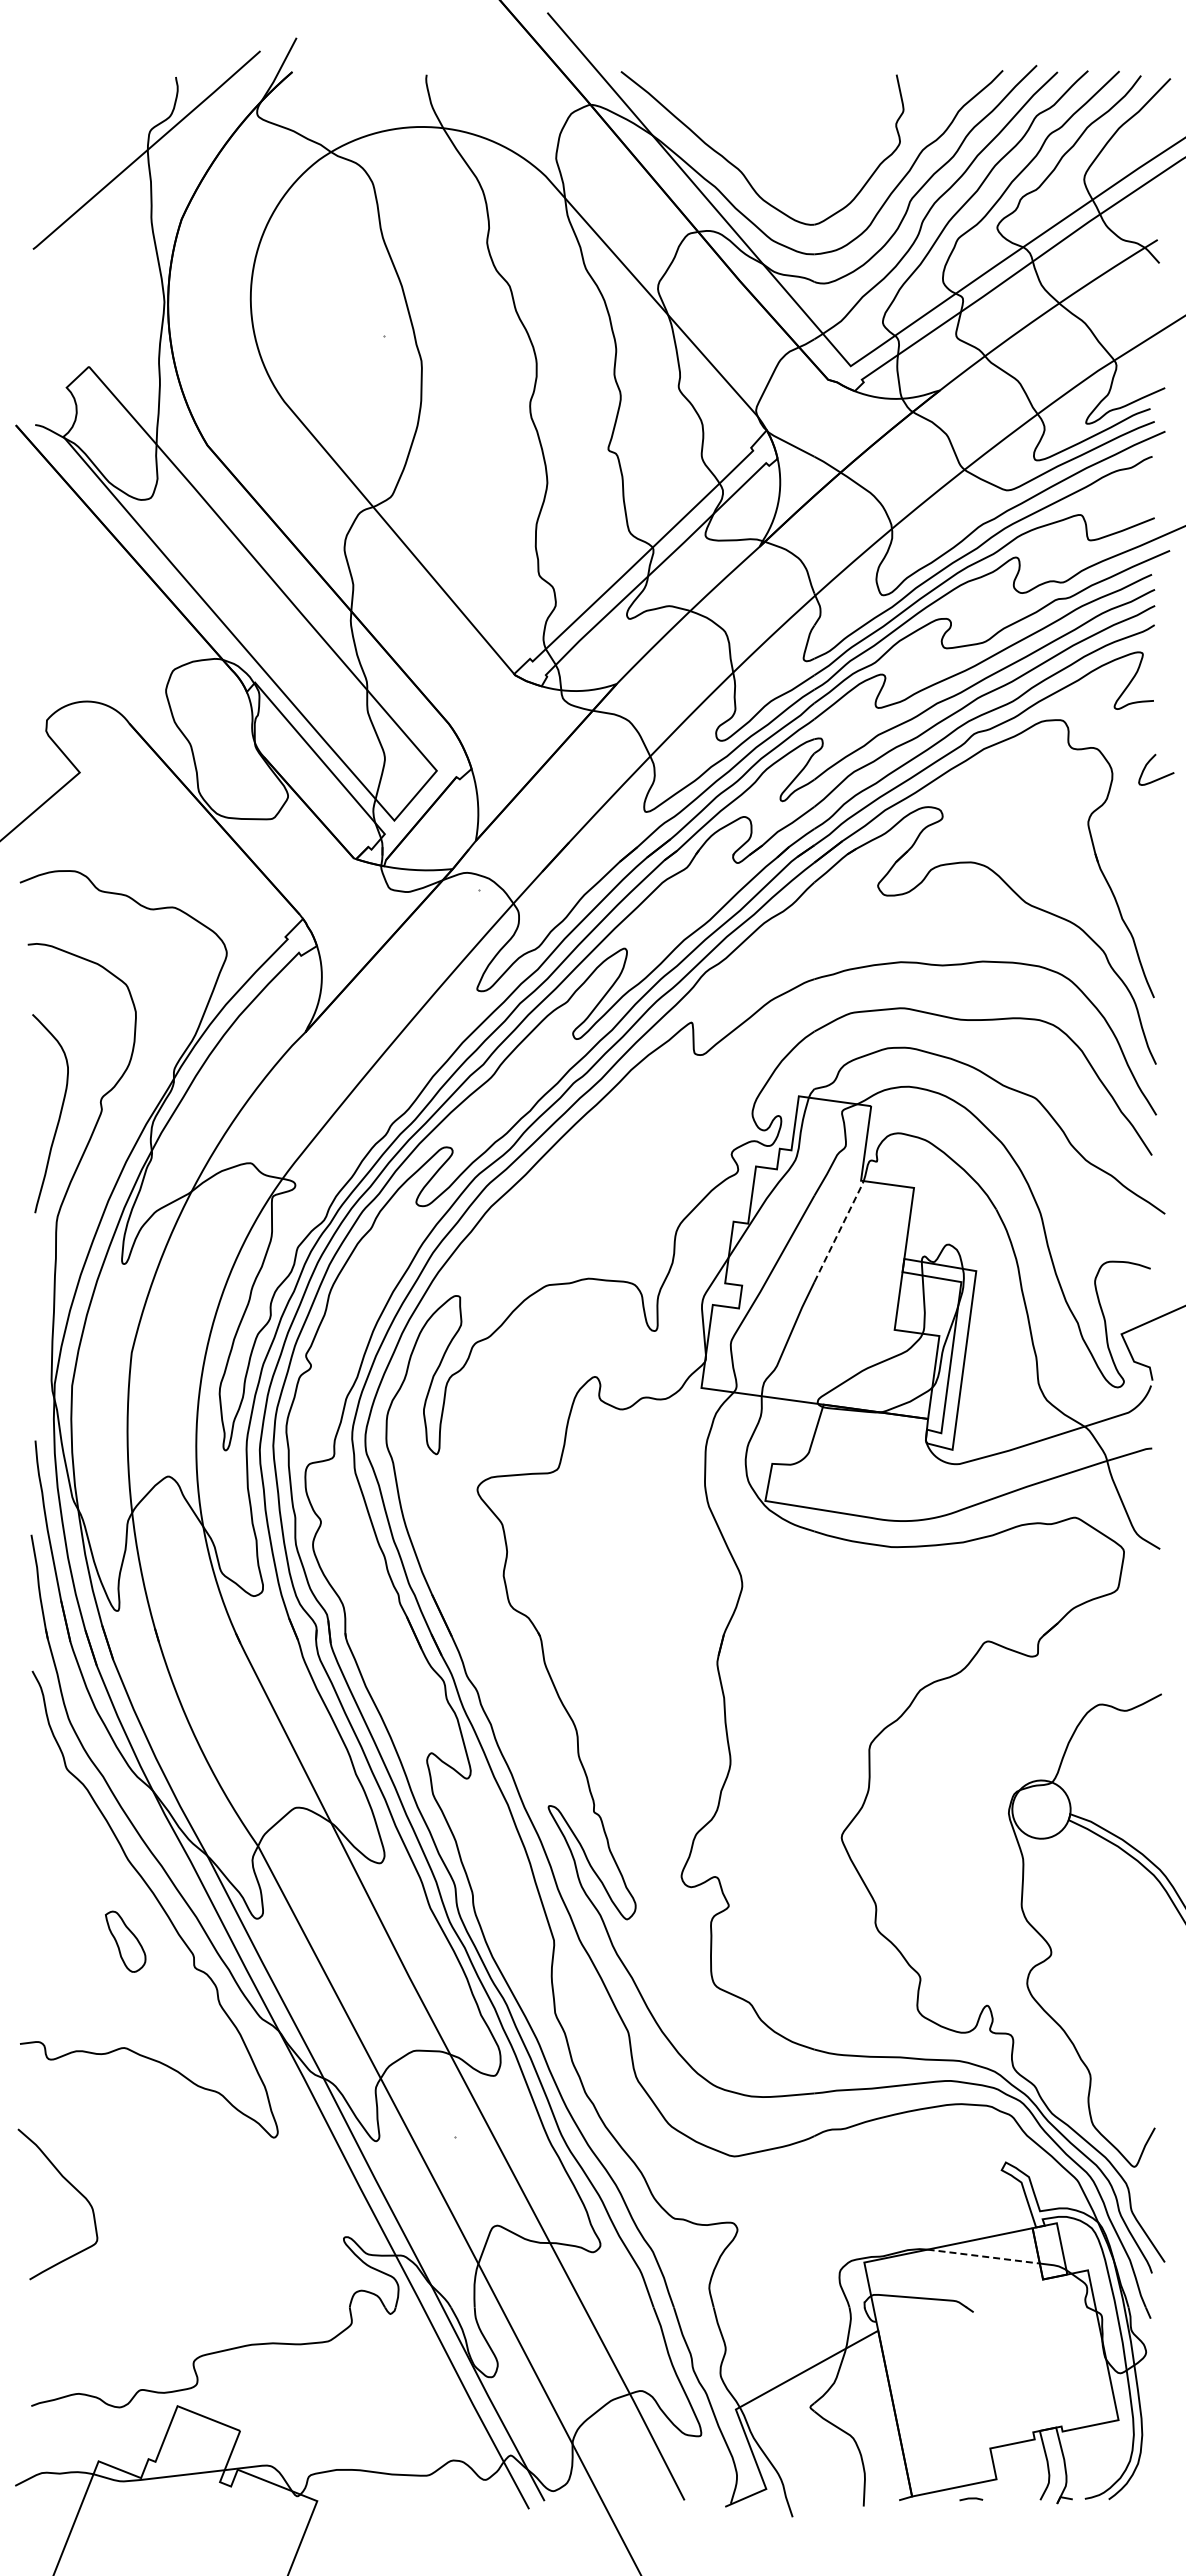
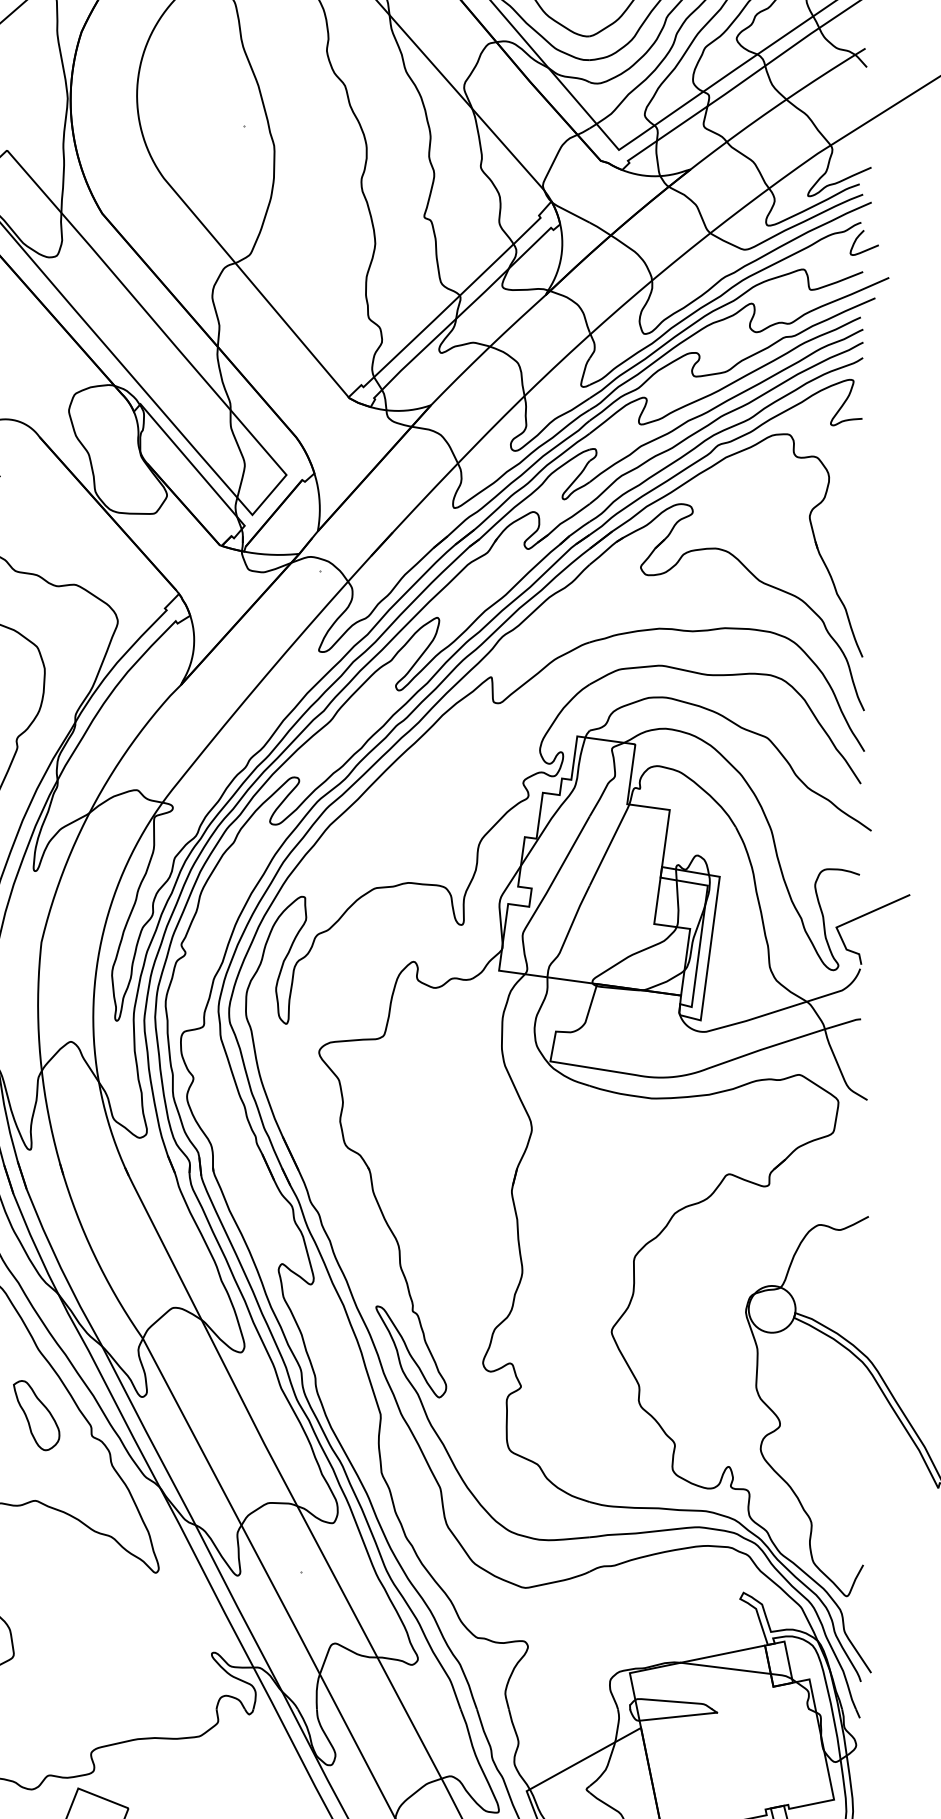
curve: (1160, 777) -> (867, 249), moved
line: (839, 1231) -> (609, 845), dashed -> solid
part: (125, 1941) -> (36, 1415), size x1.43
line: (983, 2256) -> (725, 1668), dashed -> solid
line: (924, 2316) -> (678, 1716), added

